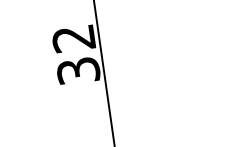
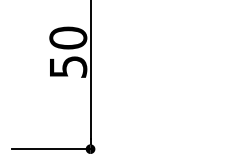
text: (76, 53) -> (68, 51), 32 -> 50

